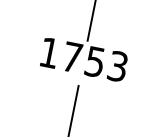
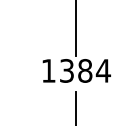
text: (95, 61) -> (85, 70), 1753 -> 1384

